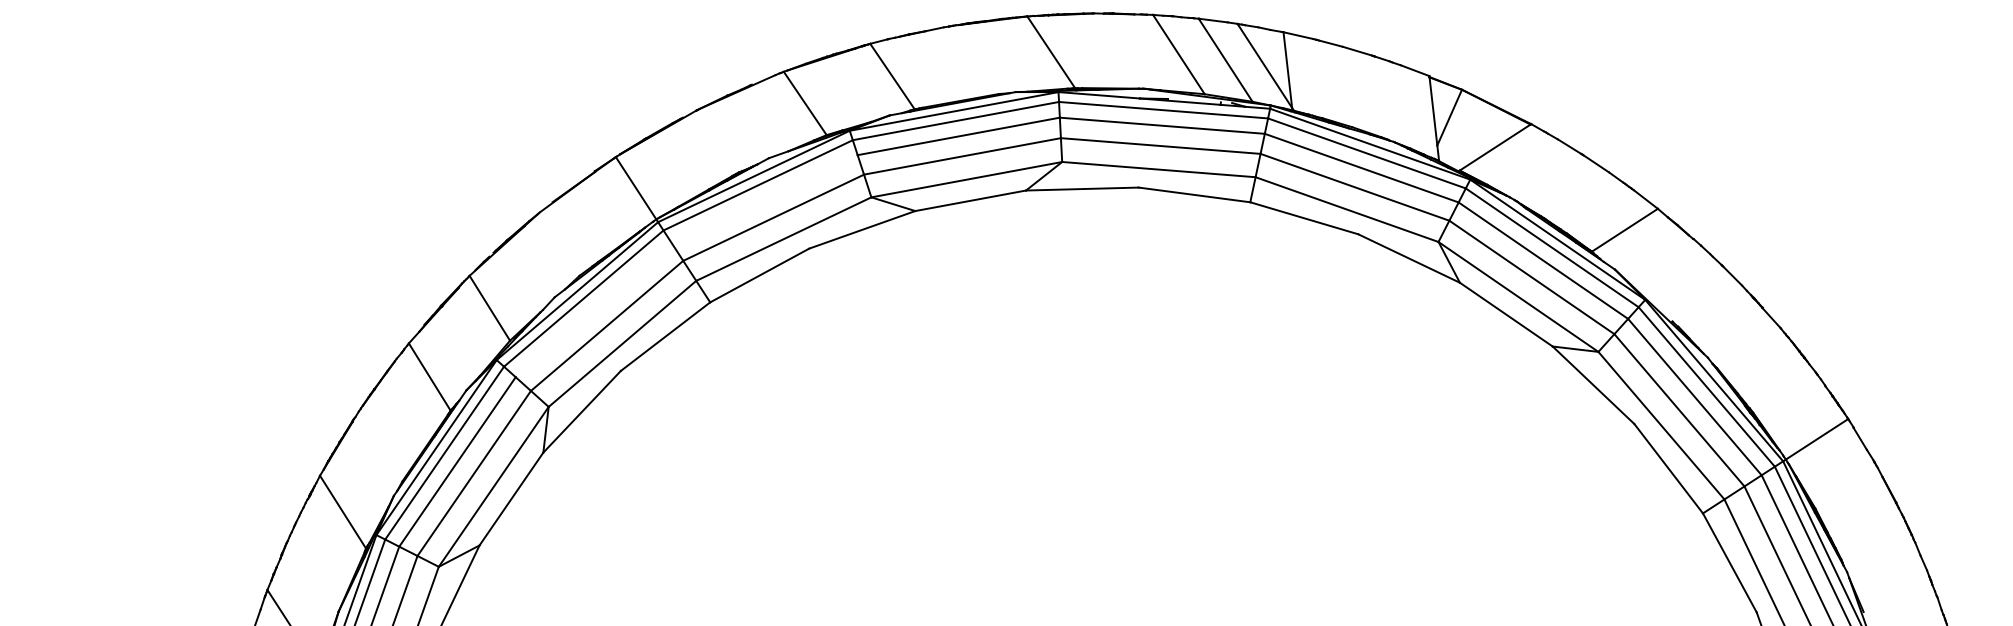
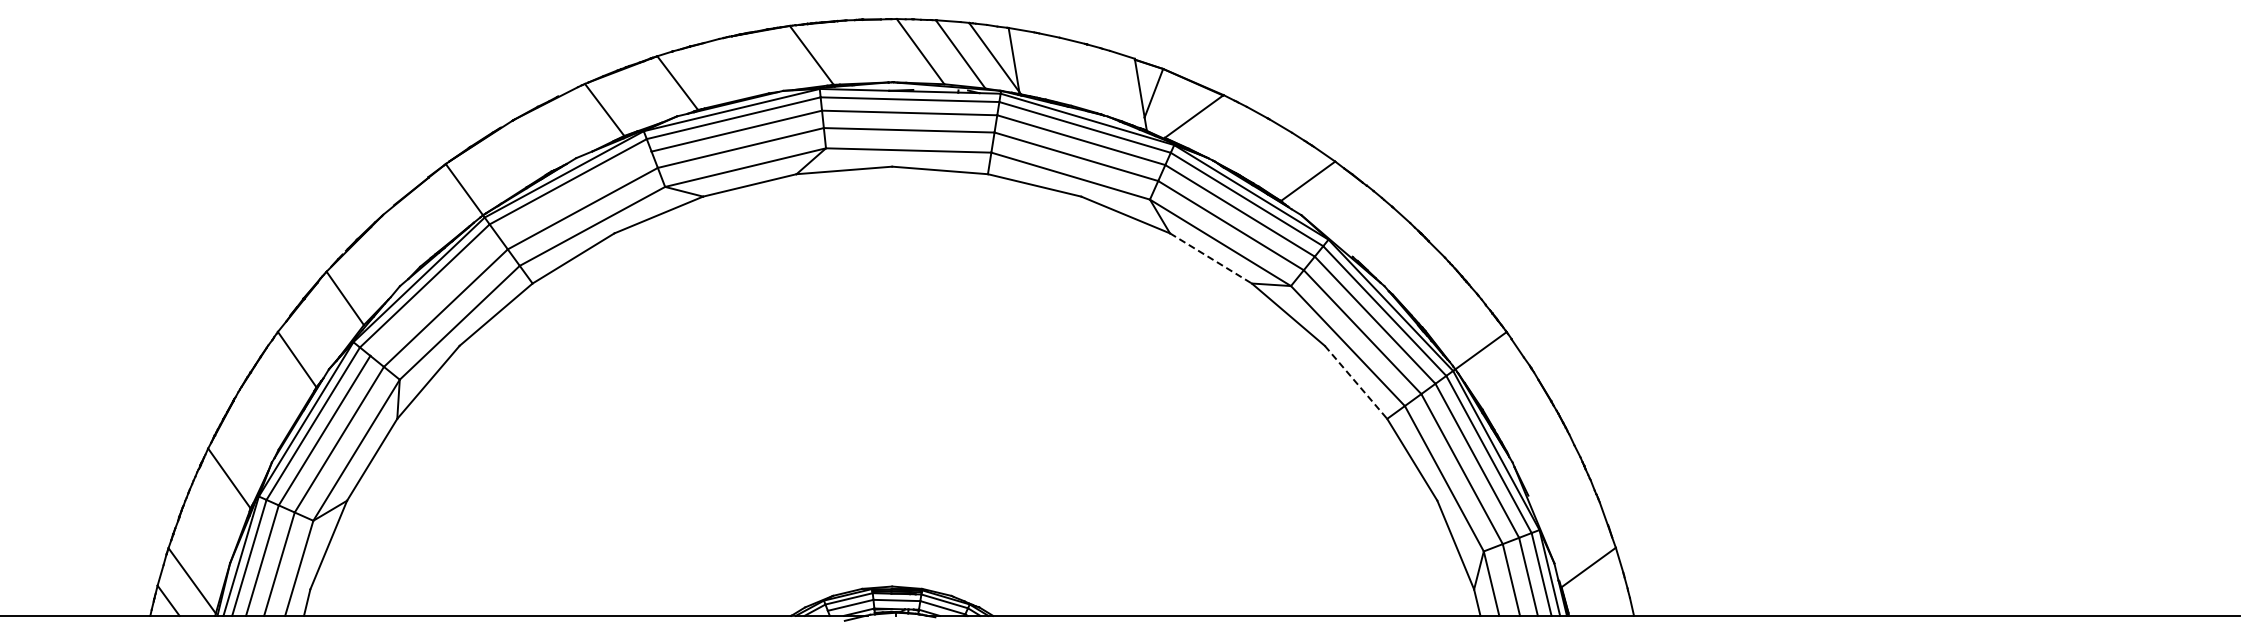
line: (1506, 314) -> (1211, 258), solid -> dashed
line: (1669, 468) -> (1356, 382), solid -> dashed

